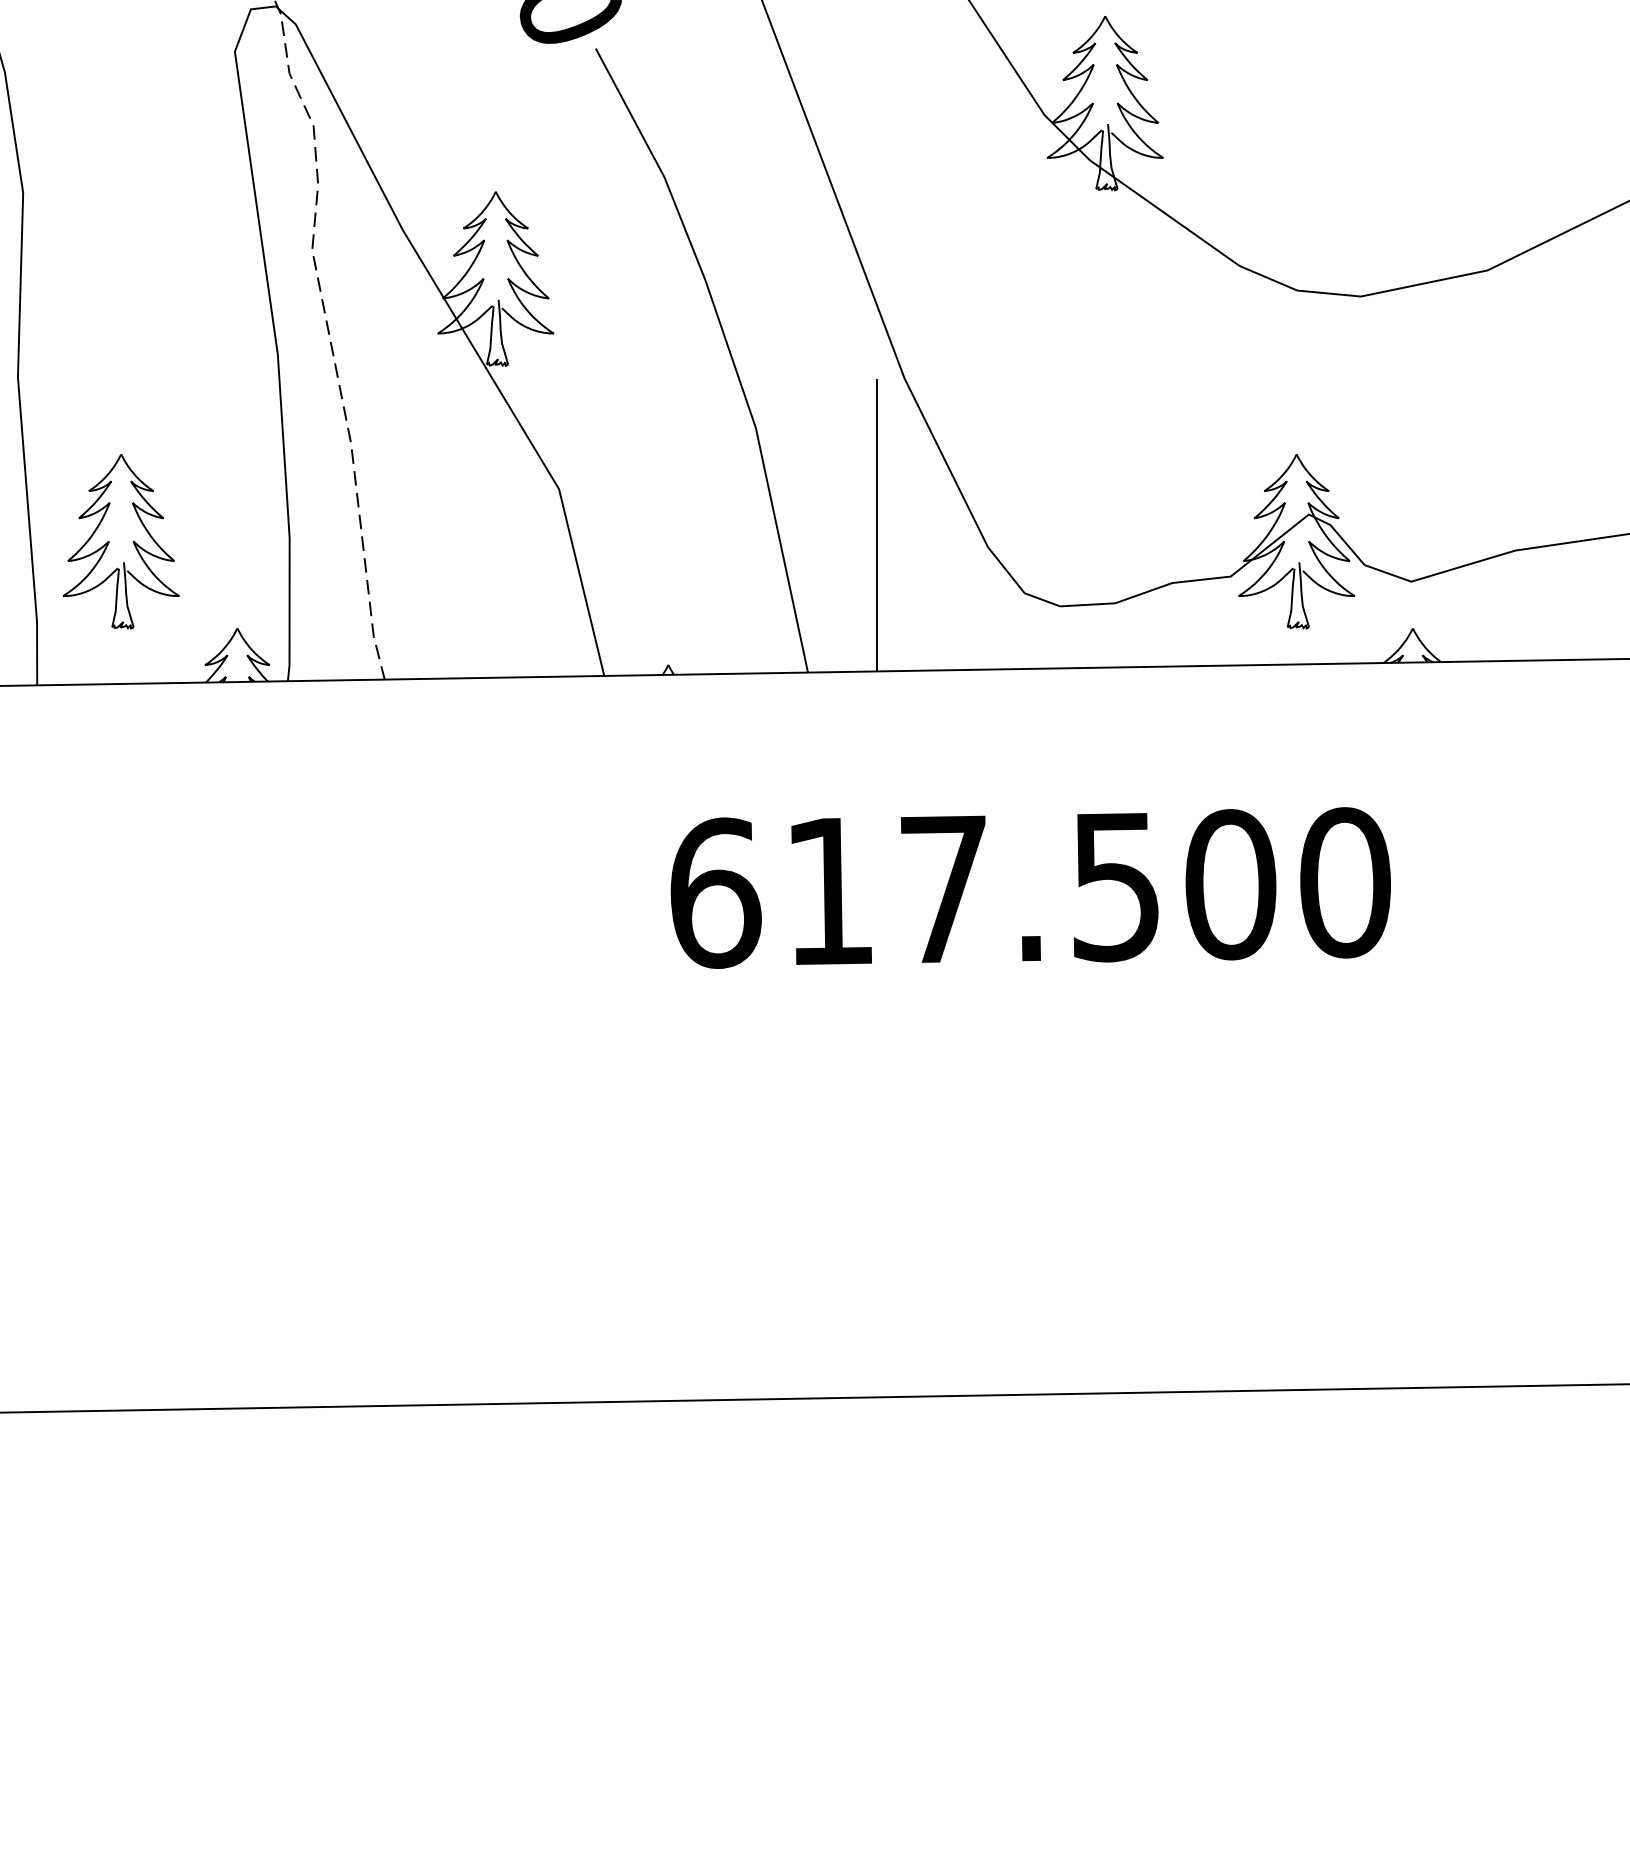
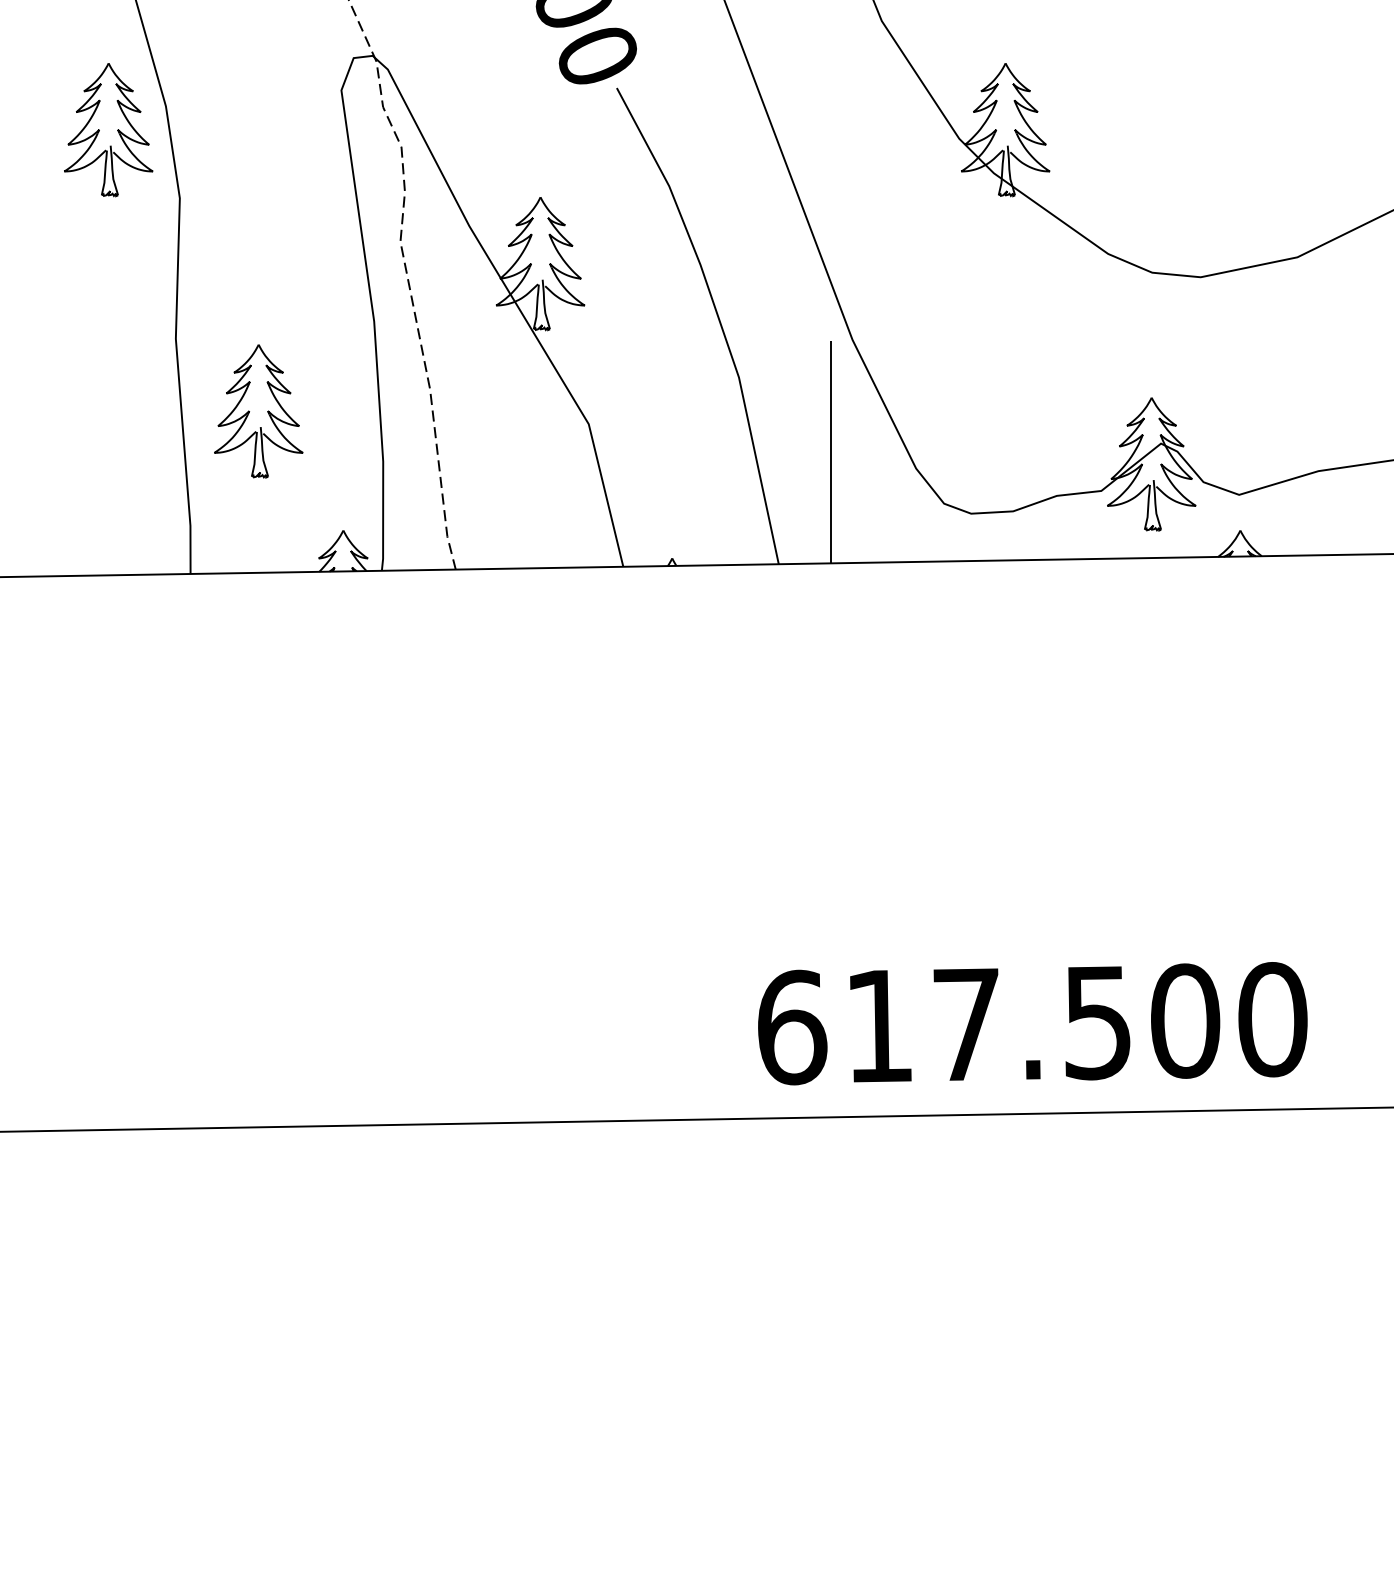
part: (120, 541) -> (258, 411), moved
text: (1030, 887) -> (1032, 1023), moved

